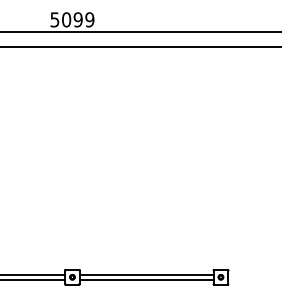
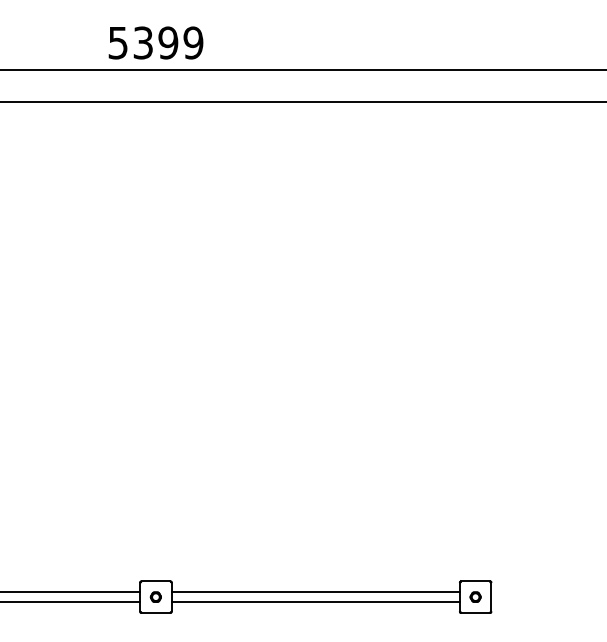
text: (66, 19) -> (143, 42), 5099 -> 5399

